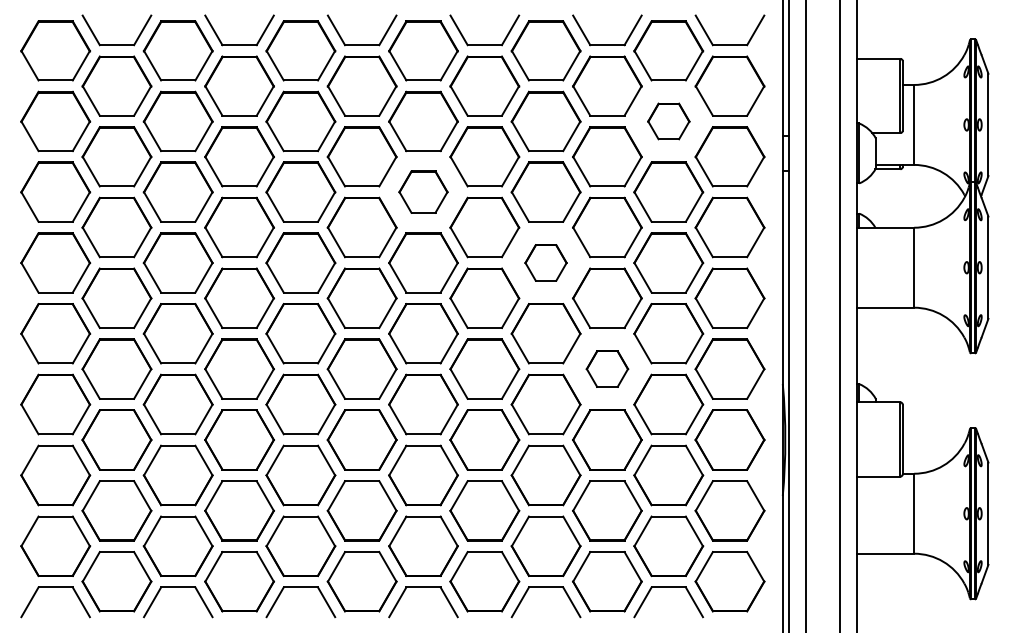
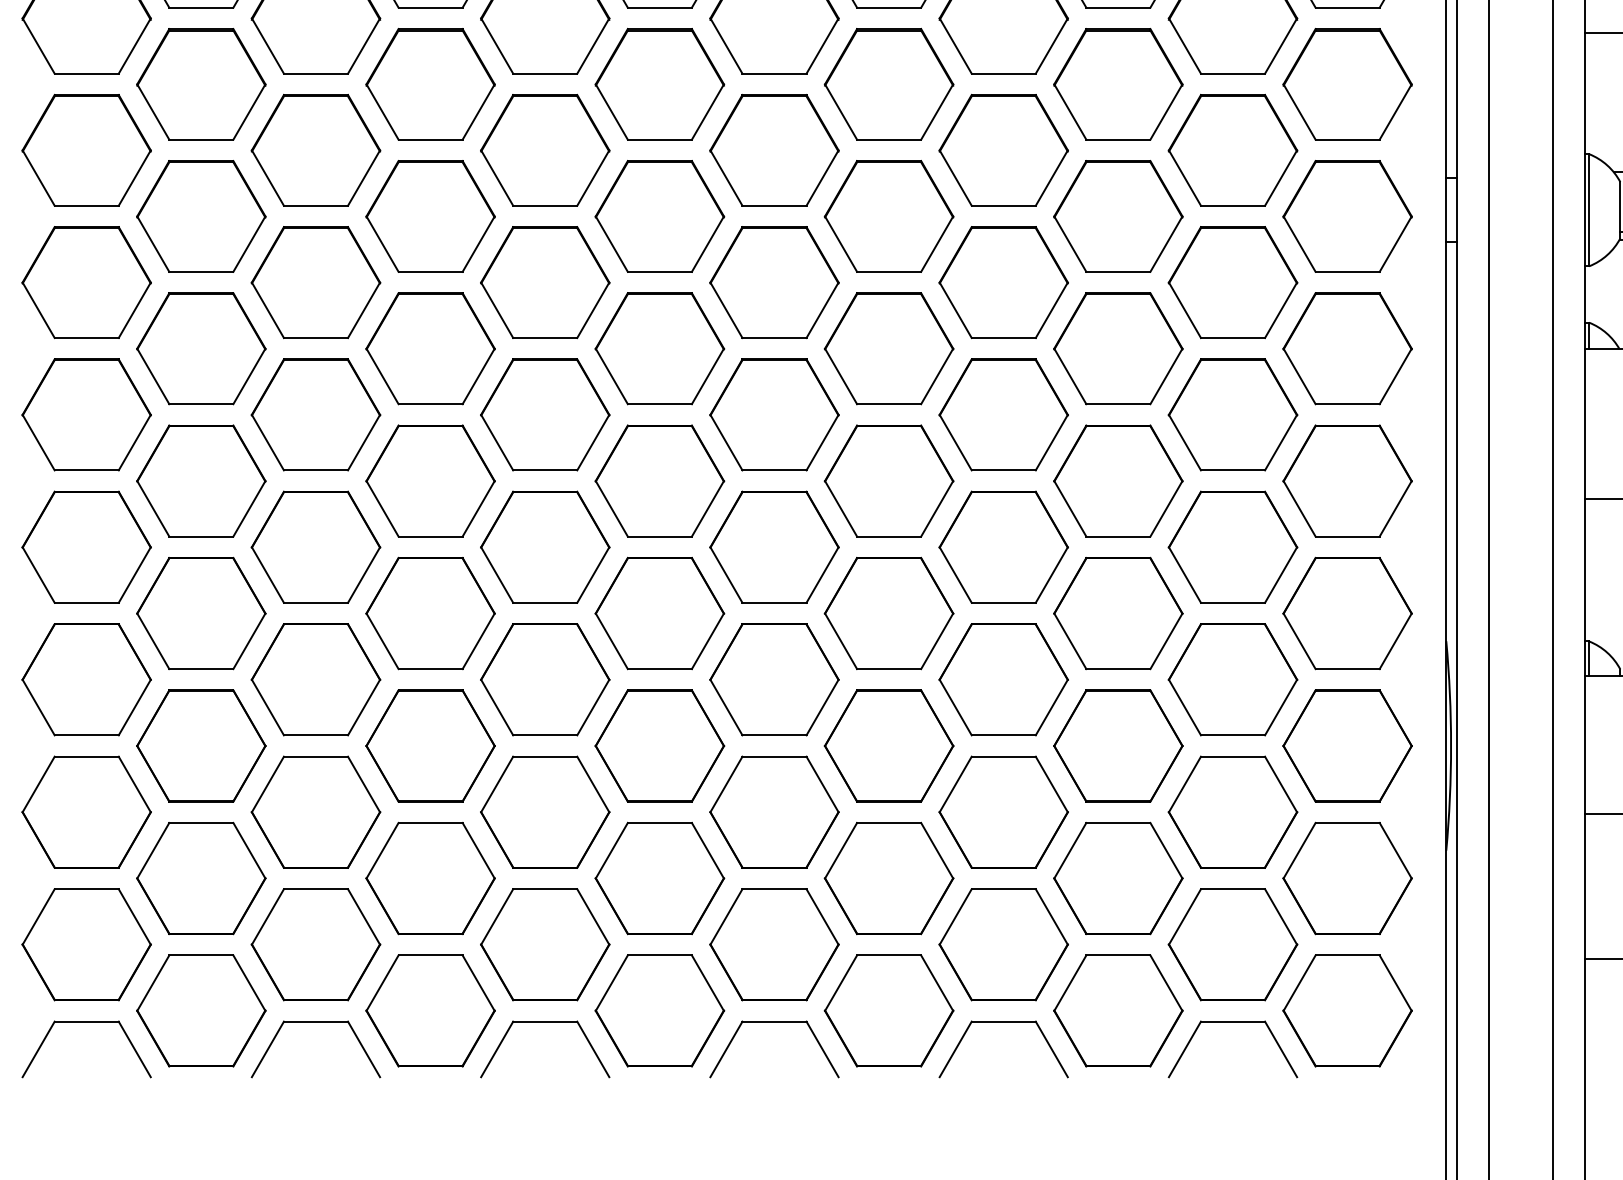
part: (668, 121) -> (1232, 150), size x1.67
part: (423, 191) -> (774, 281), size x1.43
part: (545, 262) -> (1002, 414), size x1.67
part: (607, 368) -> (1118, 612), size x1.67

